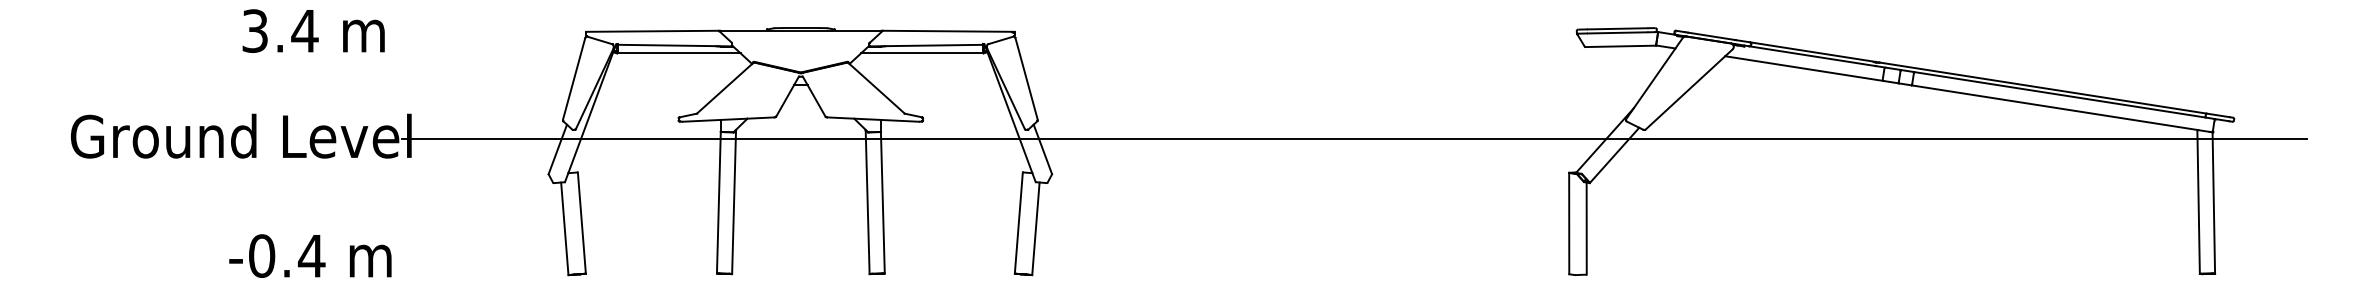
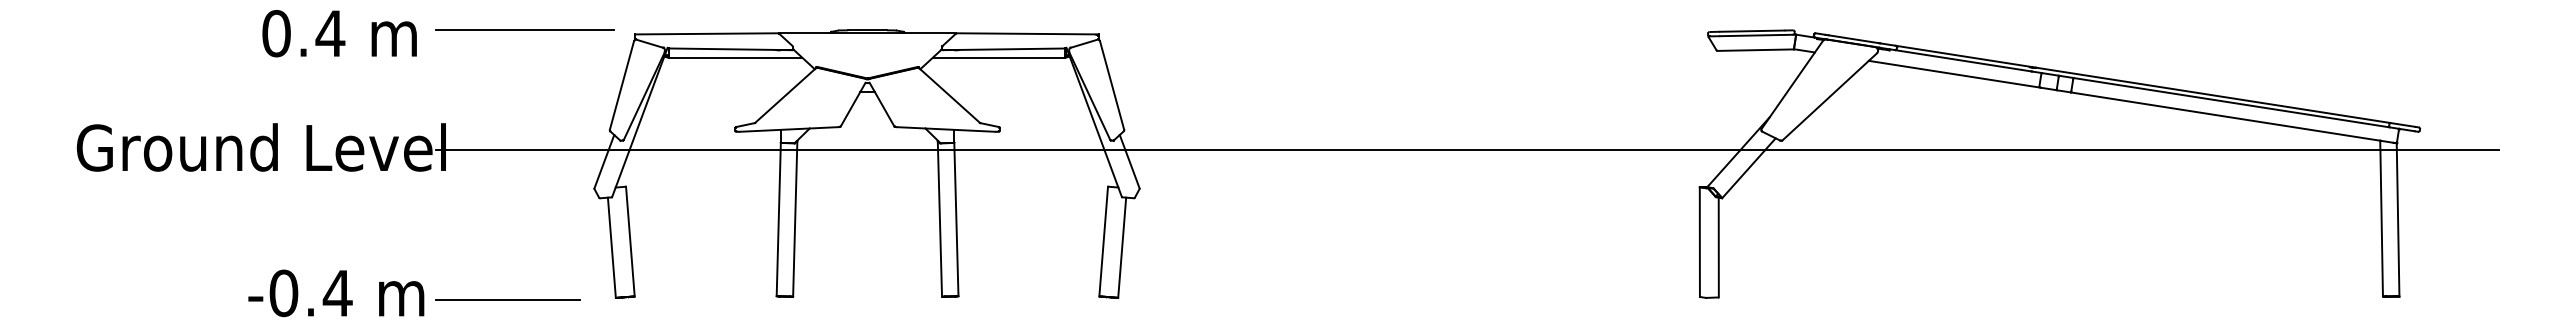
line: (484, 27) -> (524, 29), added
text: (255, 30) -> (276, 33), 3.4 -> 0.4
text: (310, 256) -> (336, 293), moved
line: (468, 276) -> (507, 299), added

